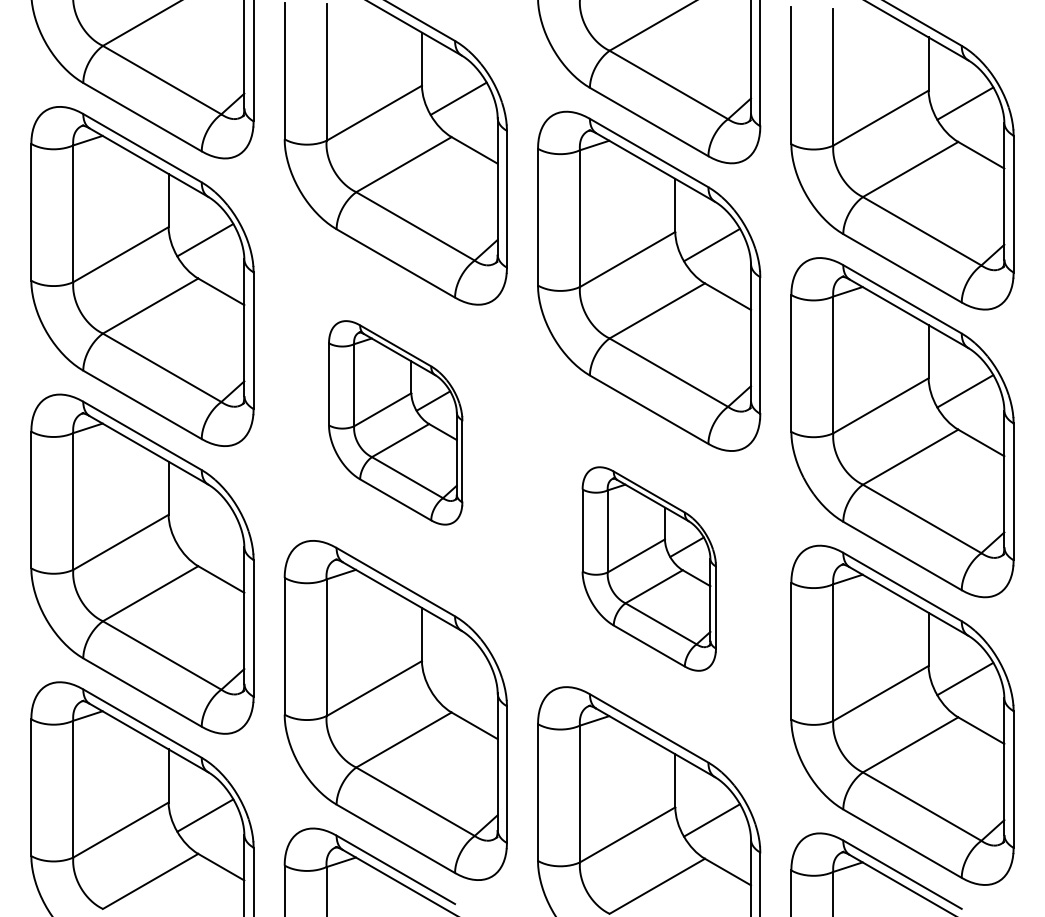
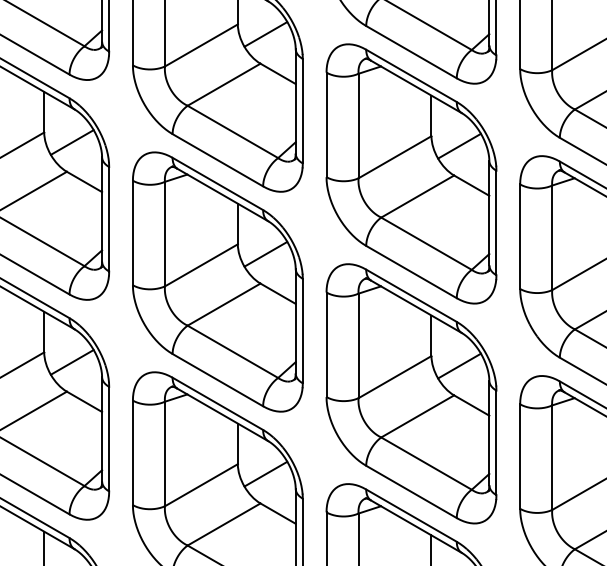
part: (395, 422) -> (217, 281), size x1.67
line: (205, 527) -> (72, 362), added
part: (649, 568) -> (411, 393), size x1.67
line: (458, 674) -> (265, 474), added

